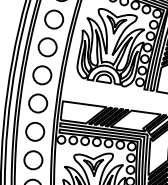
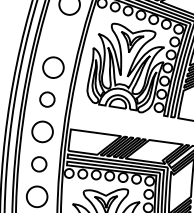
circle: (53, 19) -> (60, 35), removed
circle: (42, 75) -> (47, 99), size x0.7
circle: (35, 132) -> (39, 164), size x0.7

